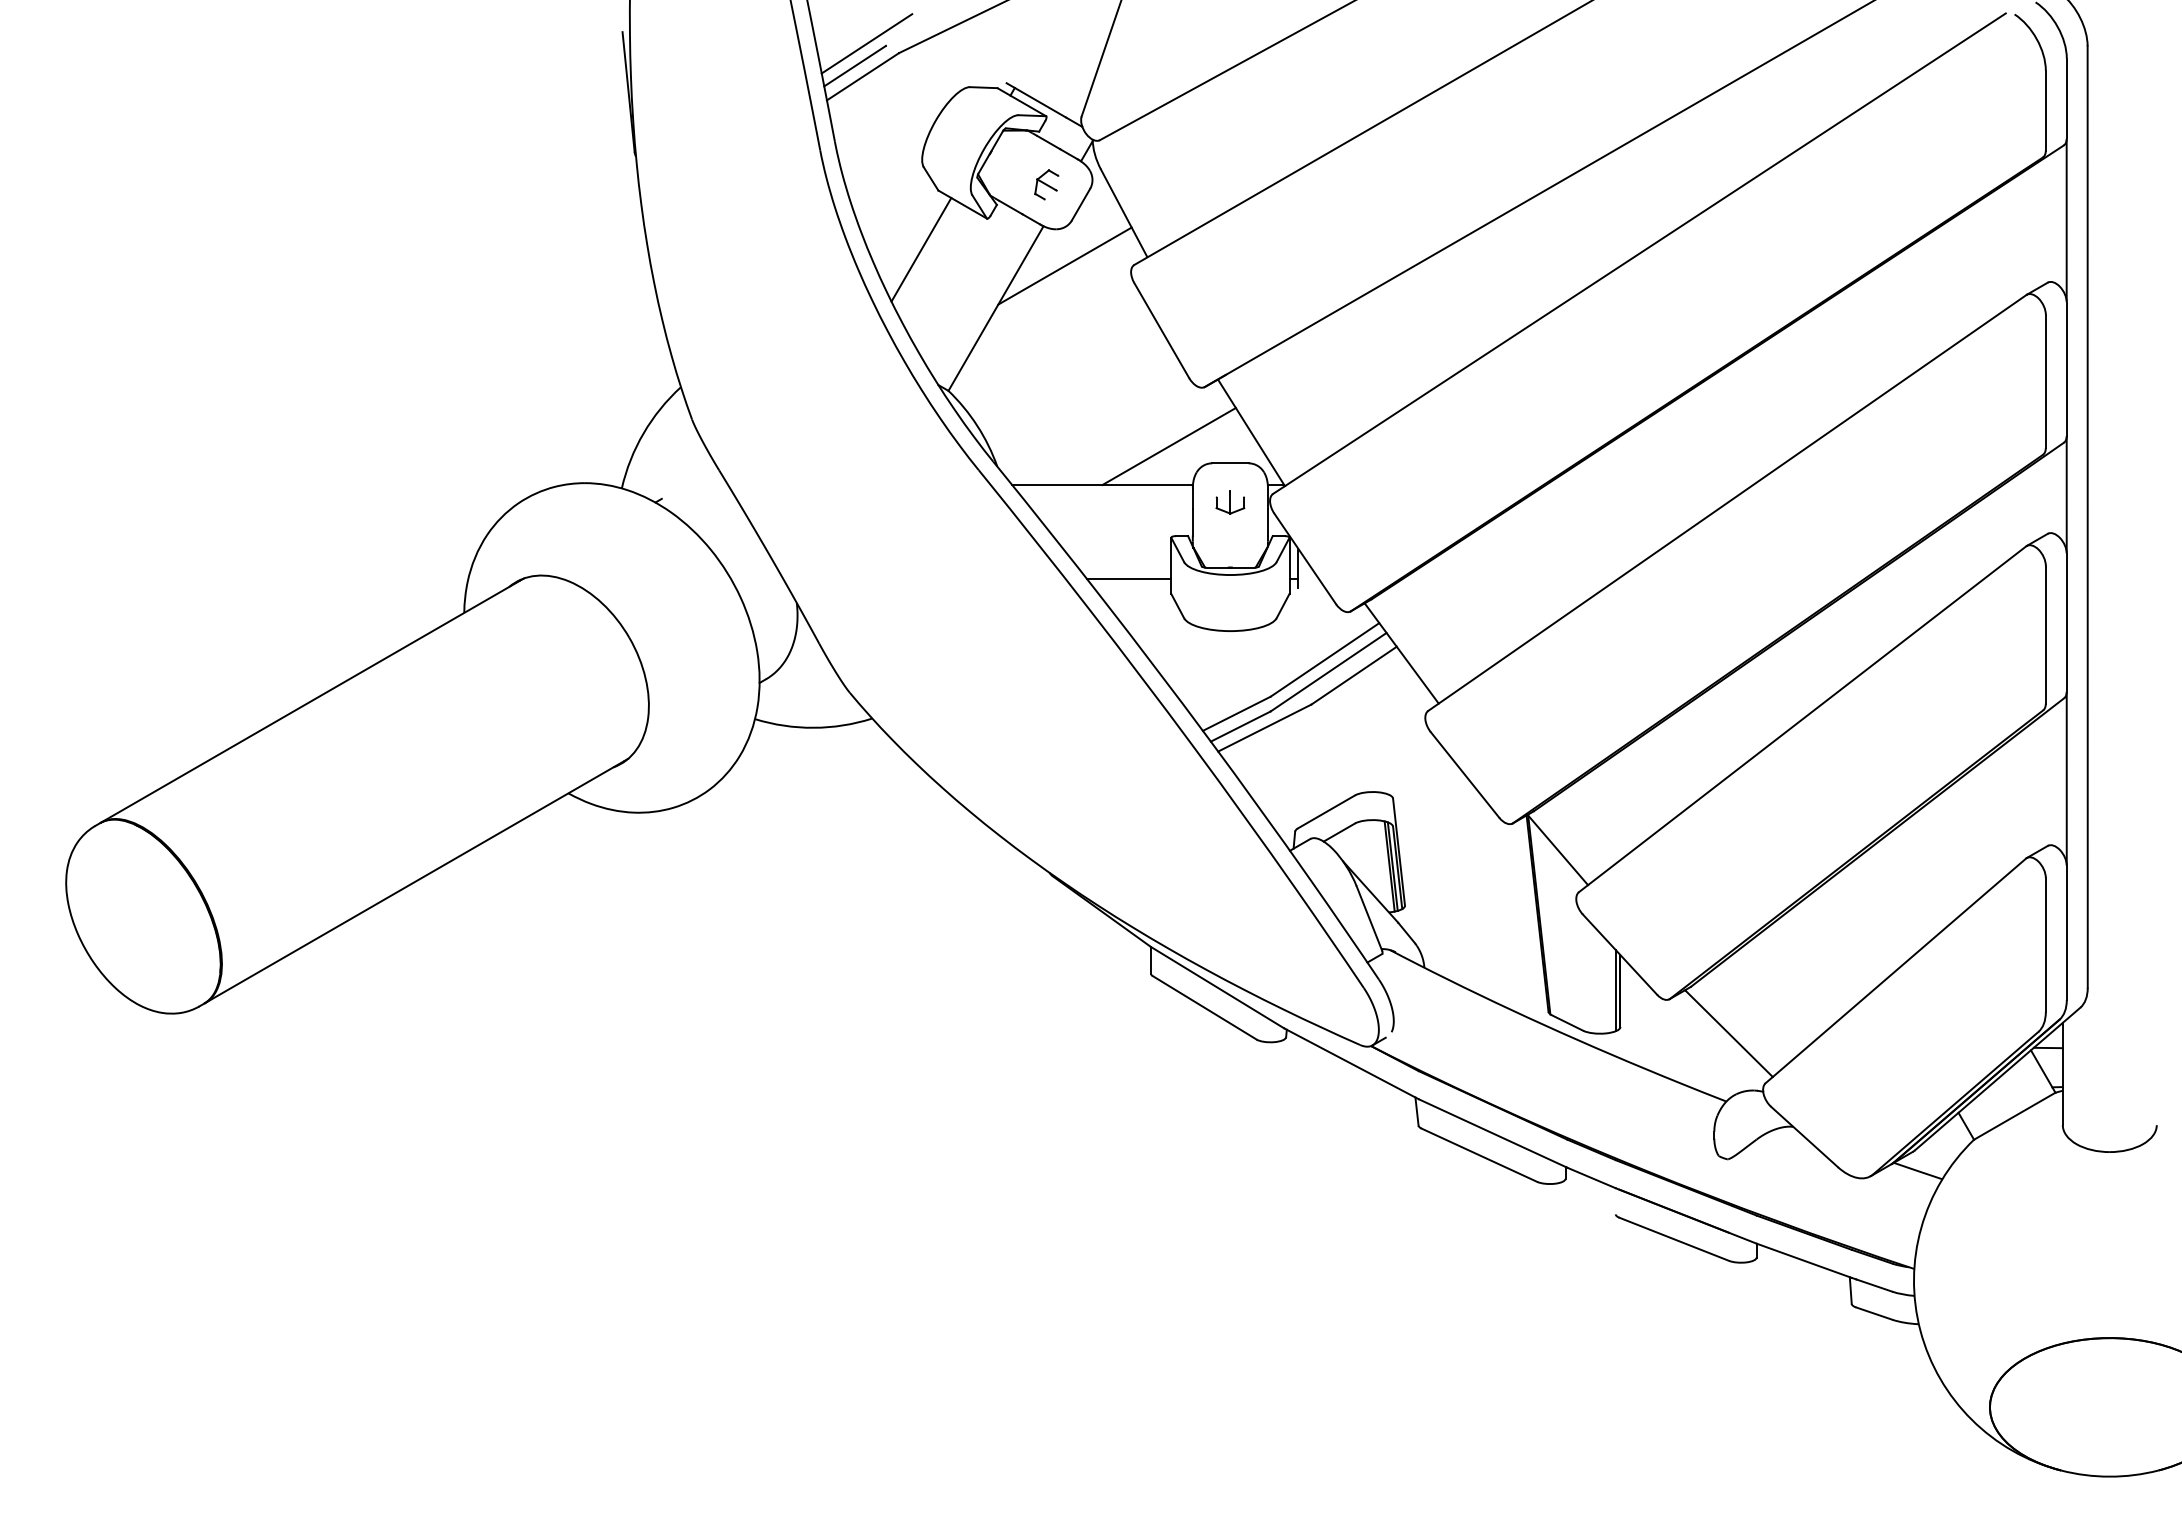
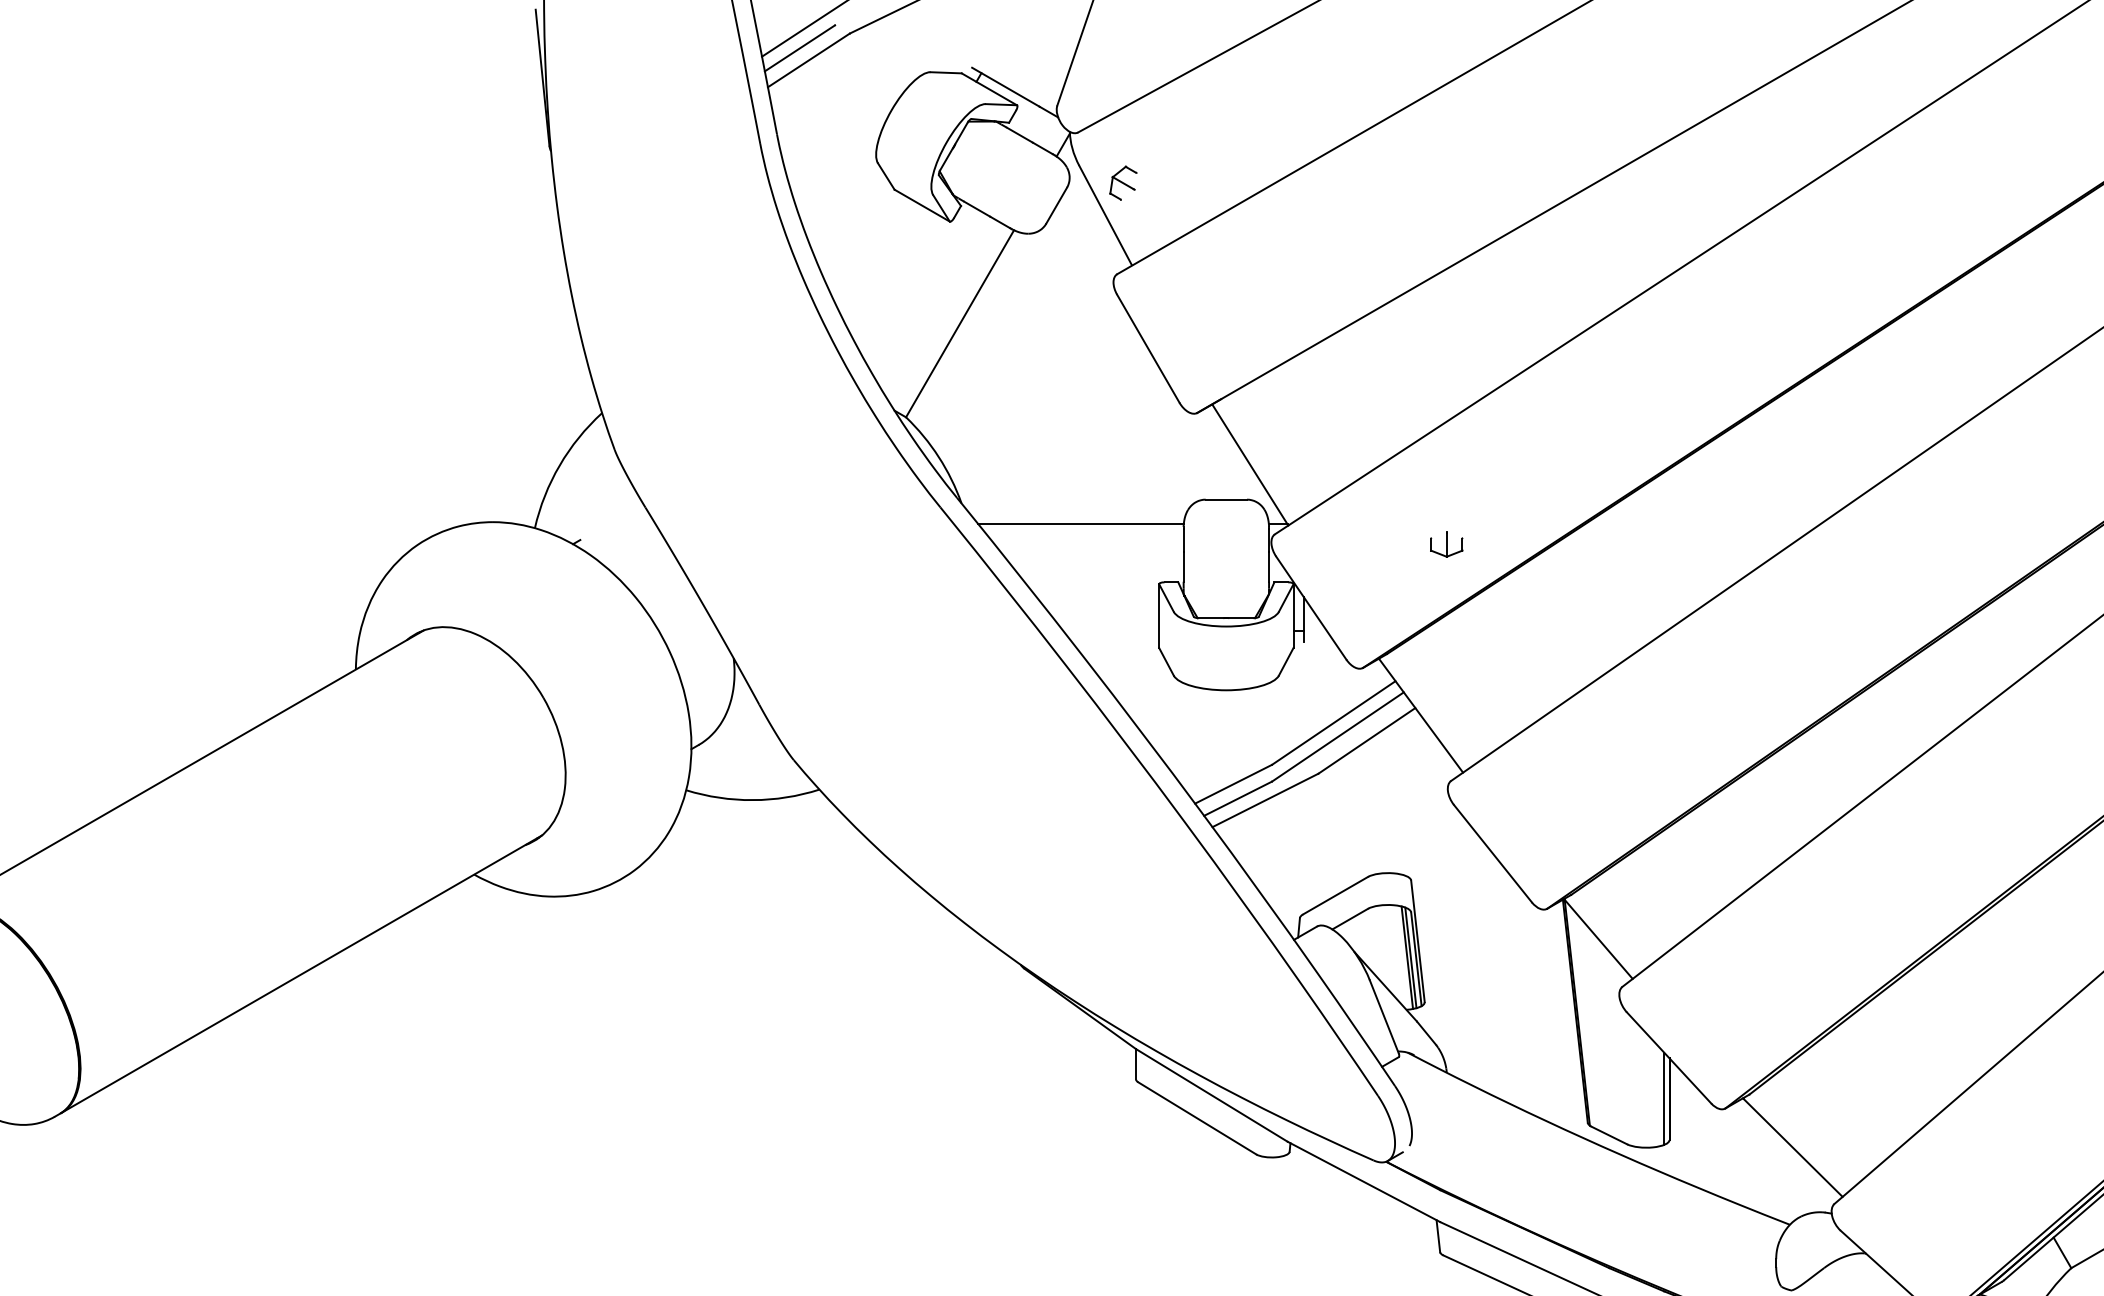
part: (1046, 184) -> (1123, 182), moved
line: (921, 249) -> (875, 256), removed
line: (1064, 265) -> (1037, 274), removed
line: (1168, 446) -> (1156, 480), removed
part: (1230, 502) -> (1446, 544), moved
line: (1128, 579) -> (1110, 631), removed

